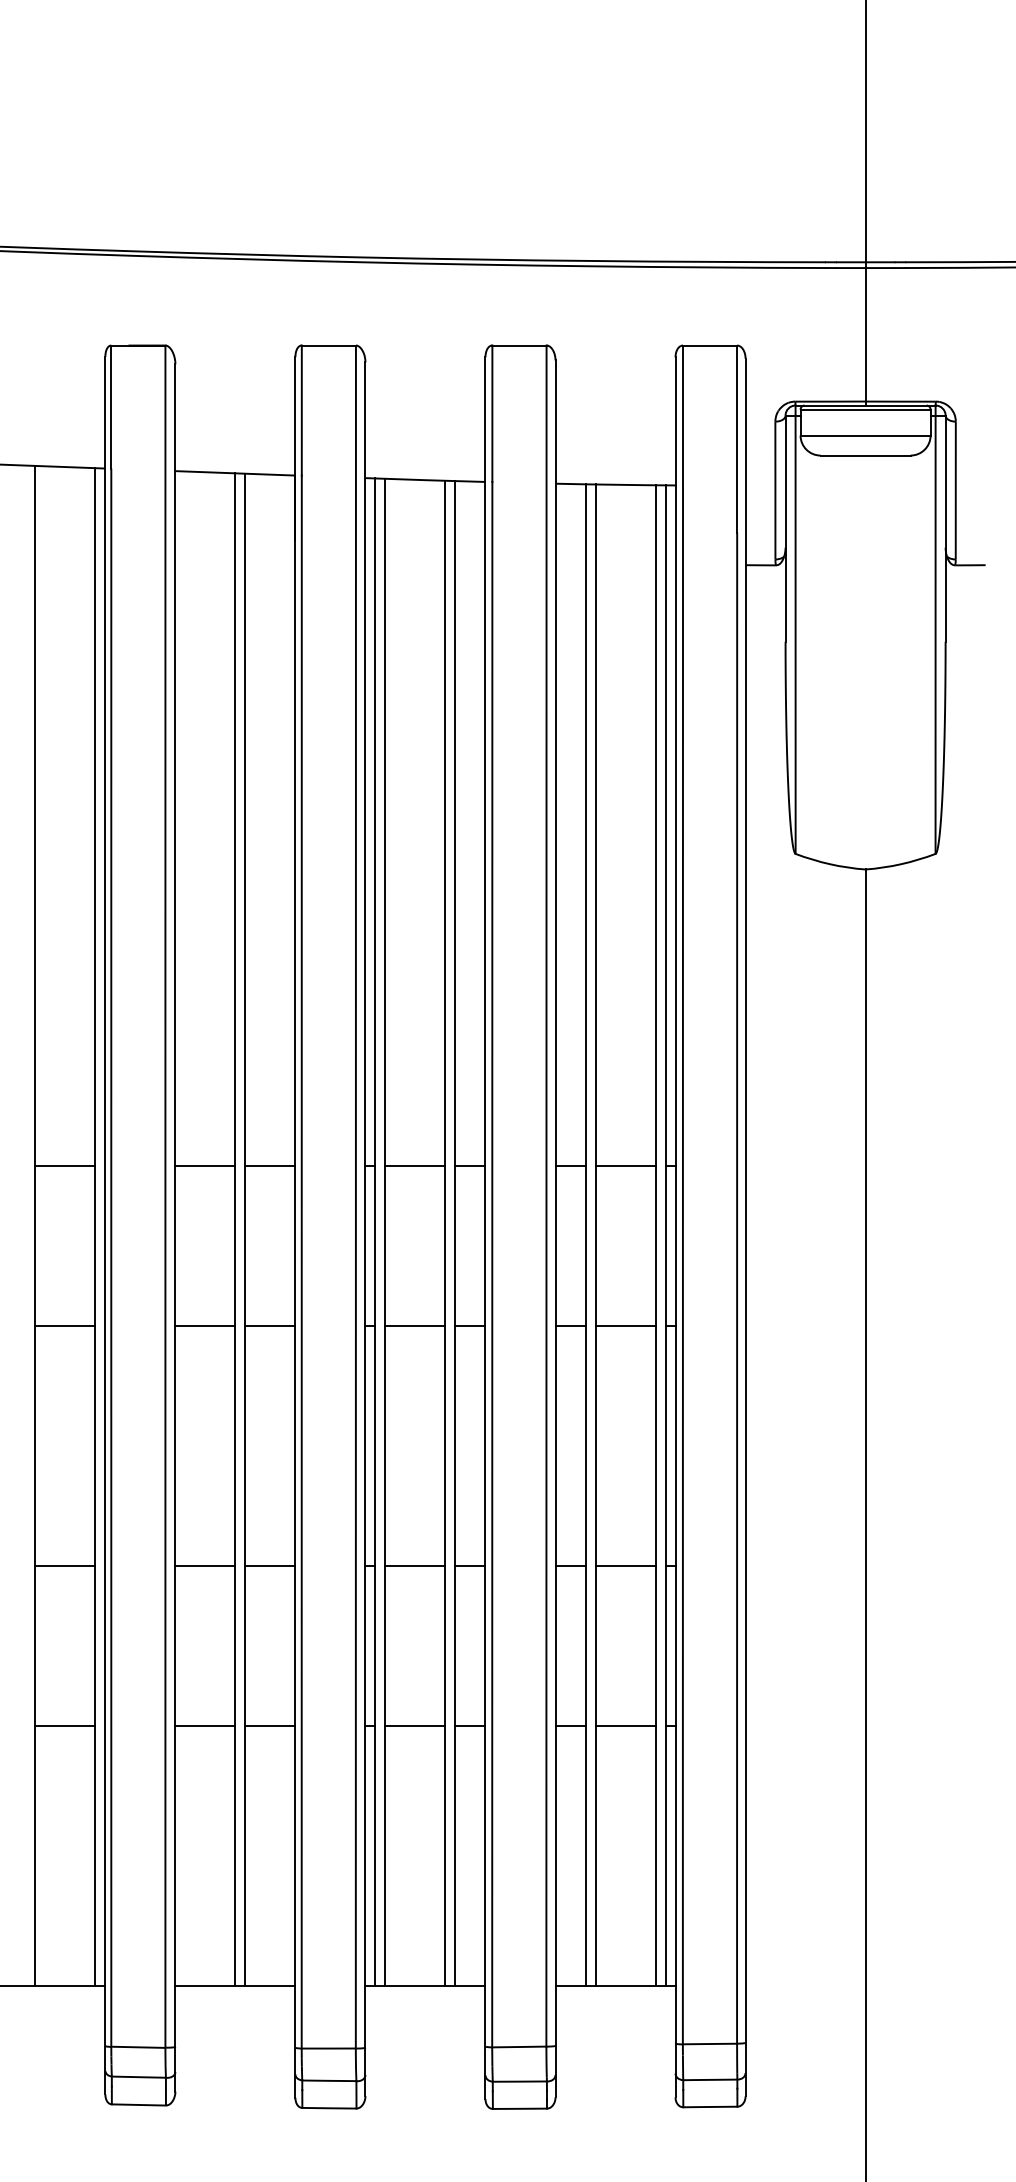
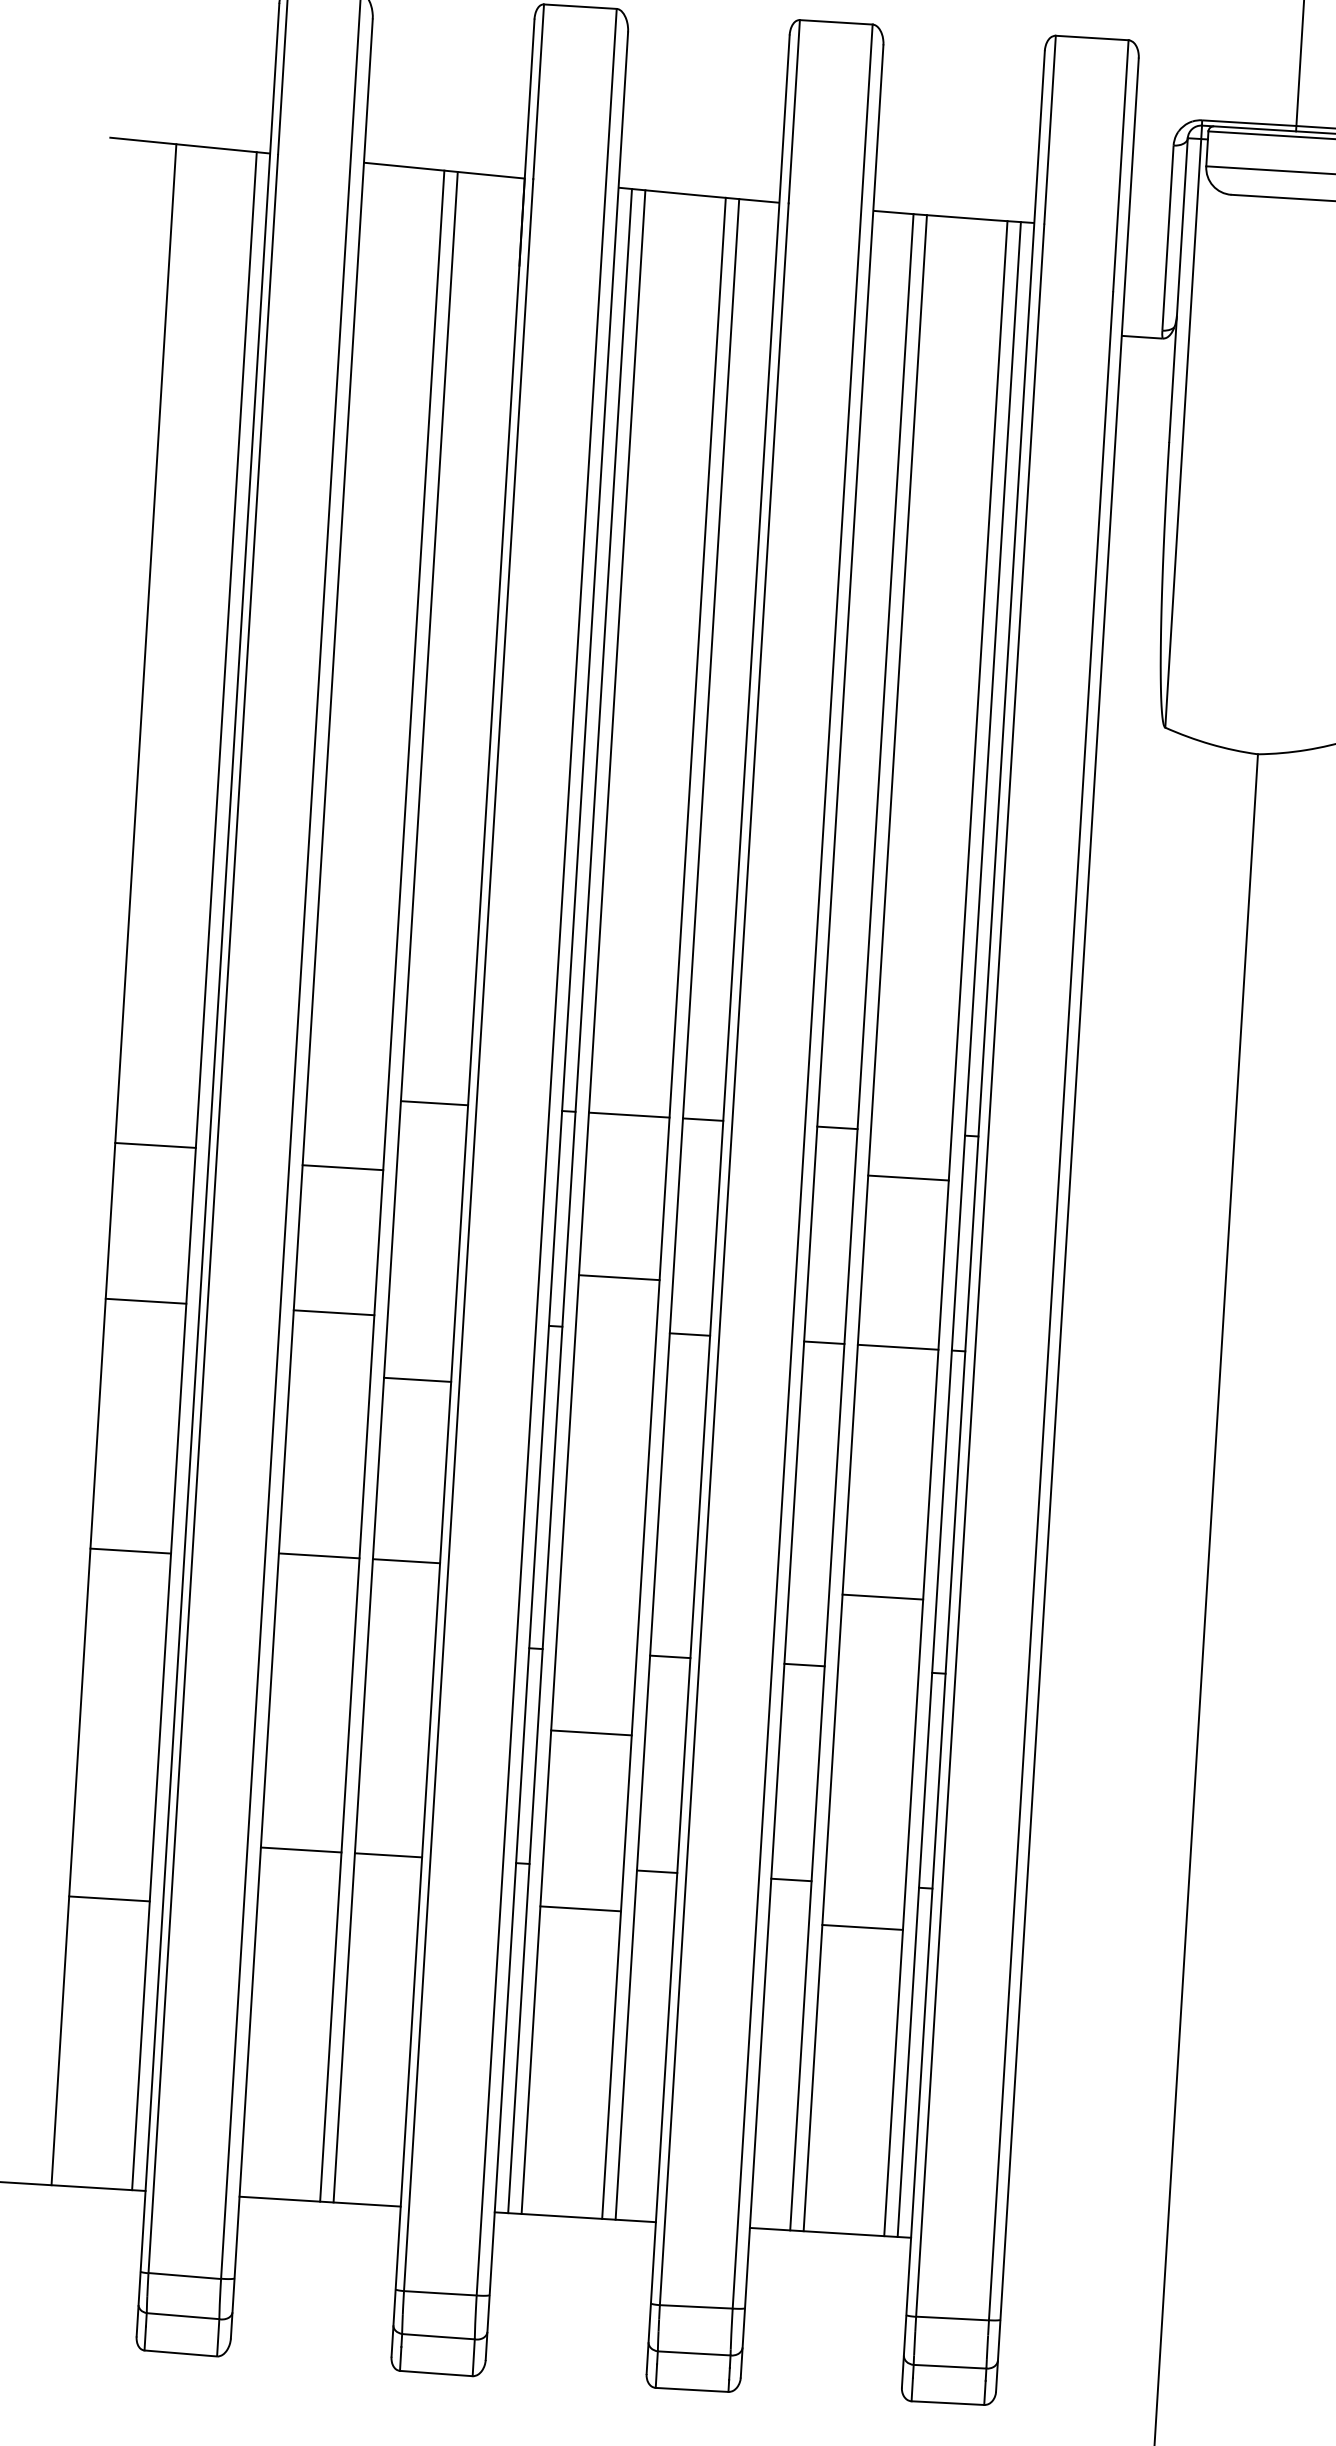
line: (65, 1165) -> (155, 1145), moved
line: (205, 1165) -> (343, 1167), moved
line: (625, 1165) -> (908, 1177), moved
line: (270, 1325) -> (417, 1379), moved
line: (415, 1325) -> (619, 1277), moved
line: (65, 1565) -> (130, 1550), moved
line: (205, 1565) -> (319, 1555), moved
line: (270, 1565) -> (406, 1560), moved
line: (415, 1565) -> (591, 1732), moved
line: (625, 1565) -> (882, 1596), moved
line: (65, 1725) -> (109, 1898), moved
line: (415, 1725) -> (580, 1908), moved
line: (625, 1725) -> (862, 1926), moved

